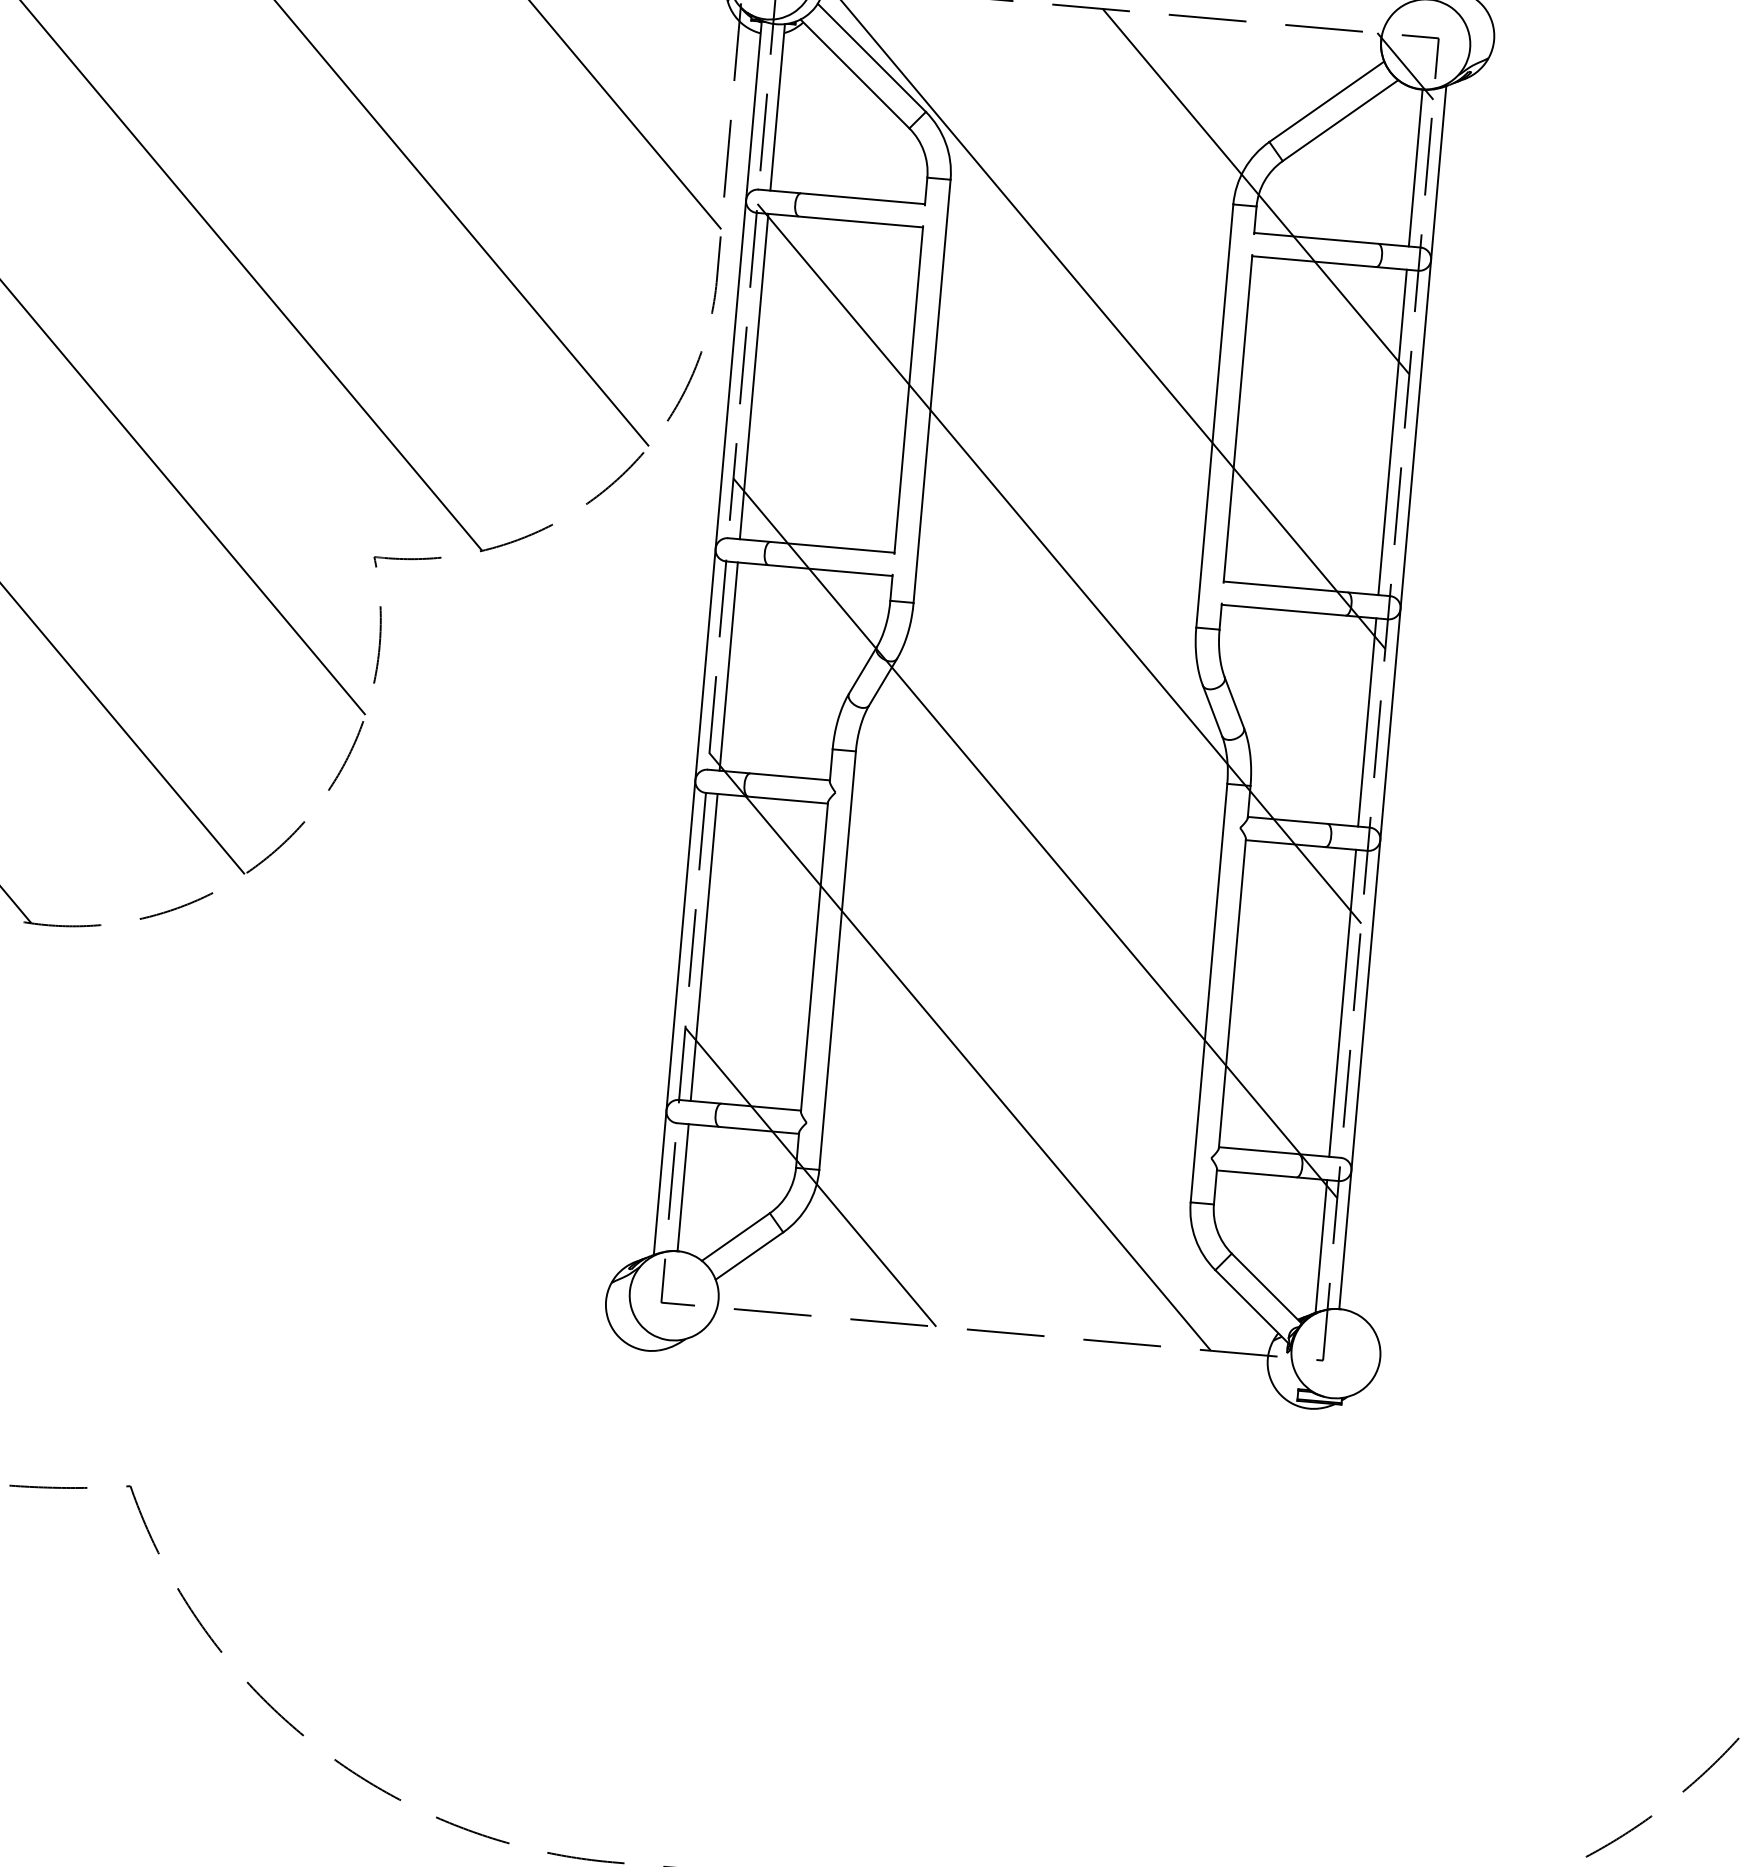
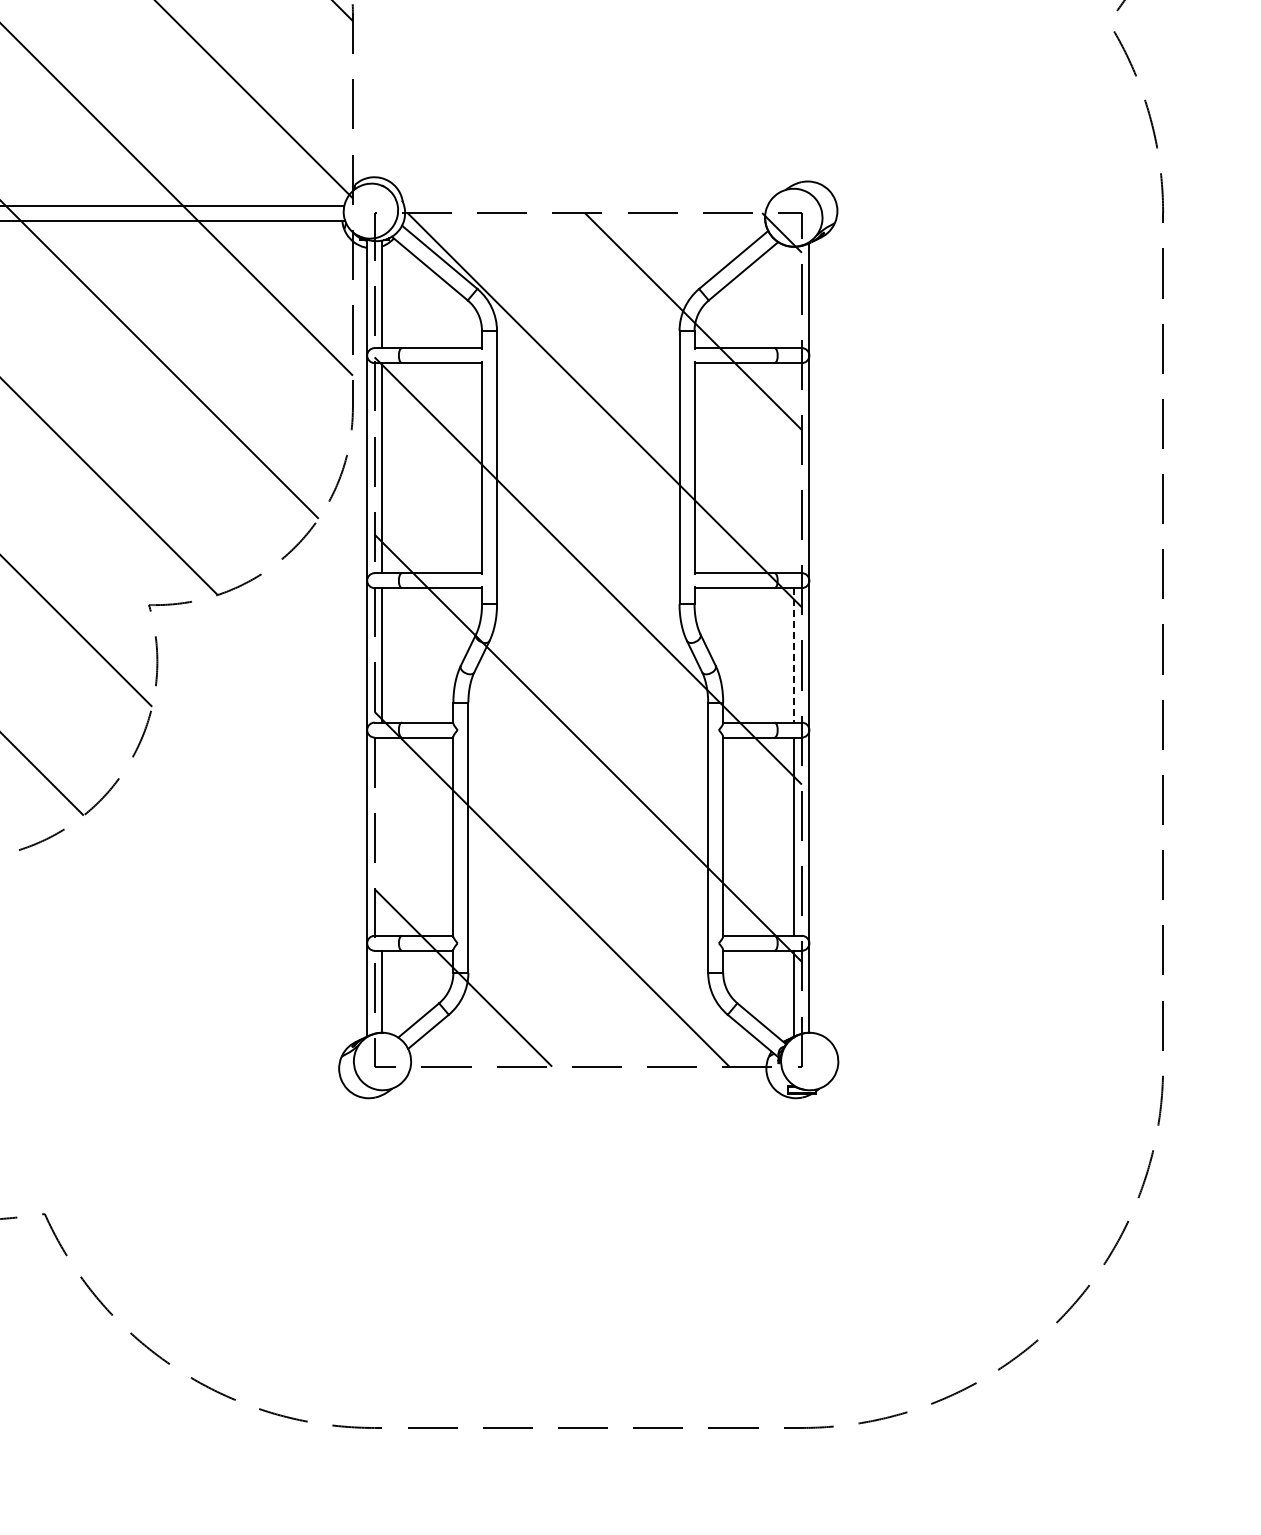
line: (1415, 168) -> (794, 297), removed
line: (1392, 432) -> (794, 468), removed
line: (1367, 722) -> (794, 655), solid -> dashed
line: (704, 947) -> (382, 836), removed

